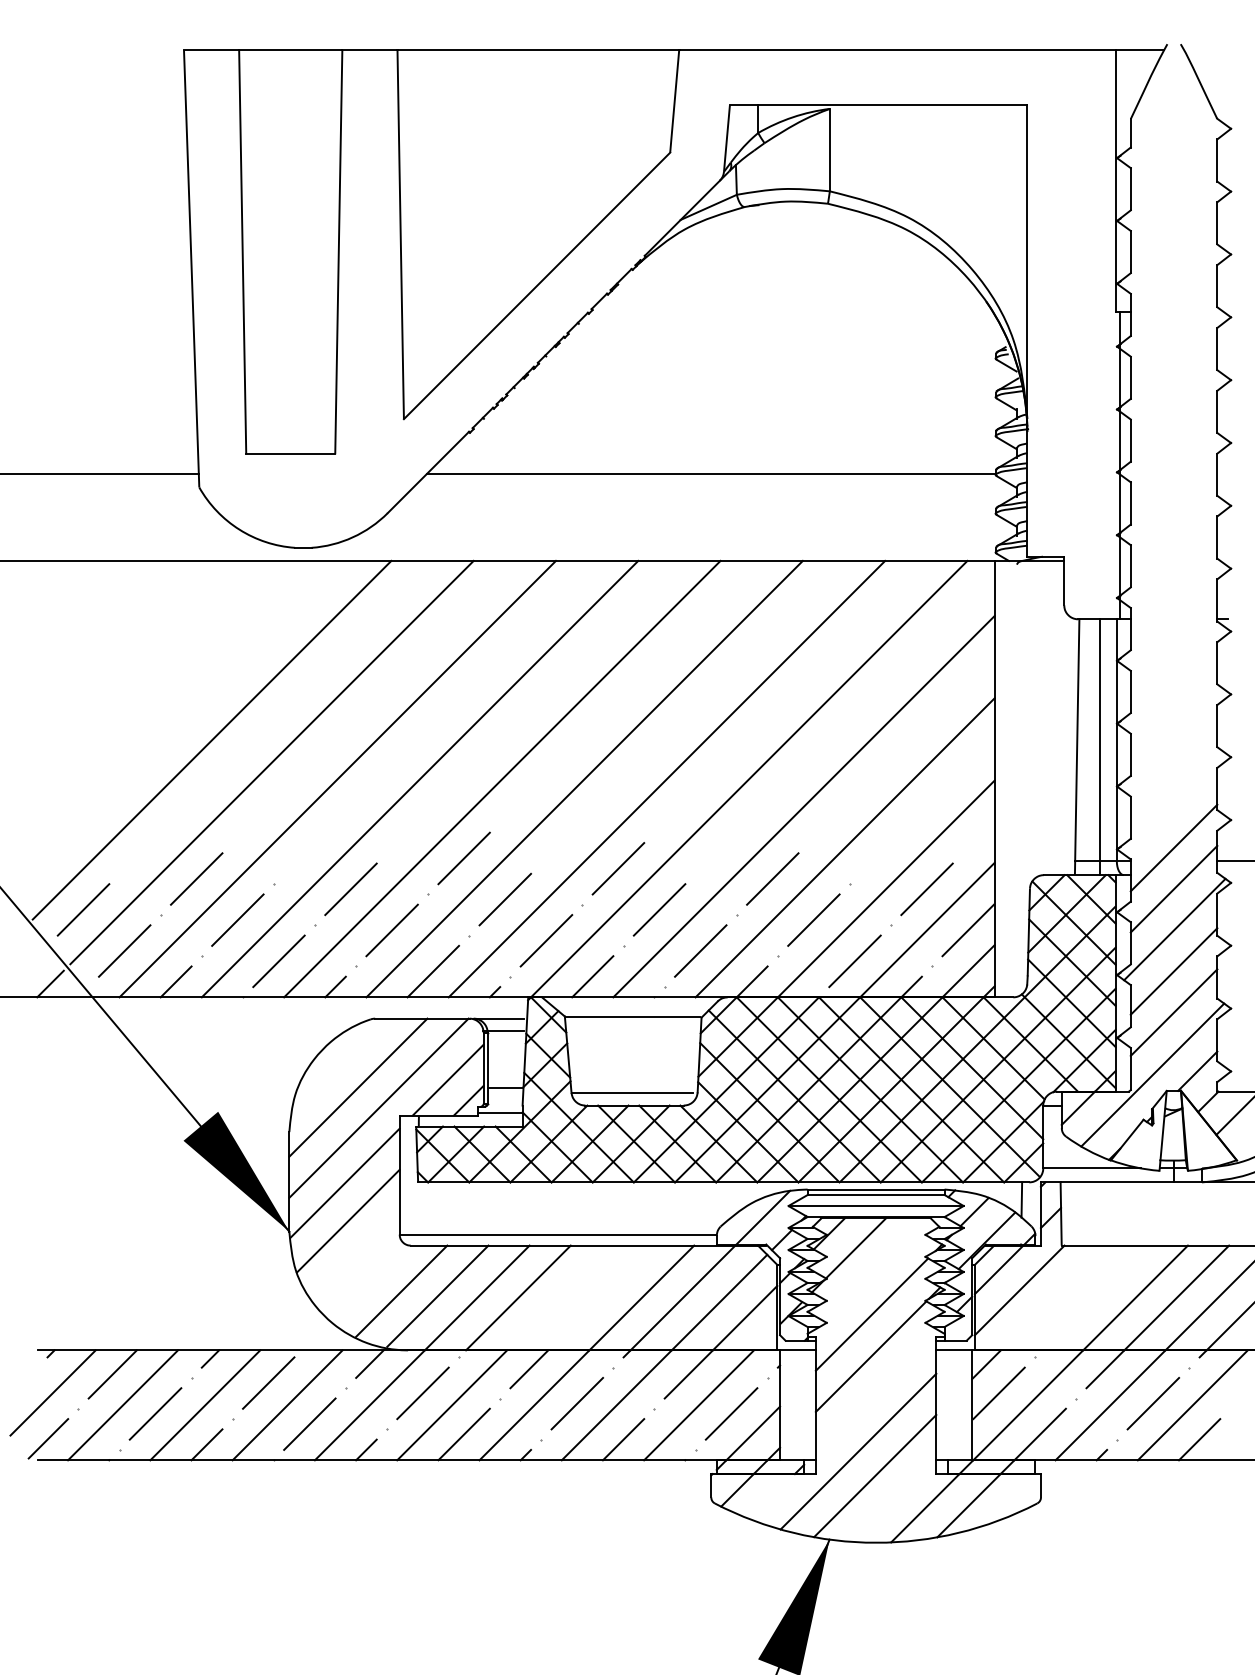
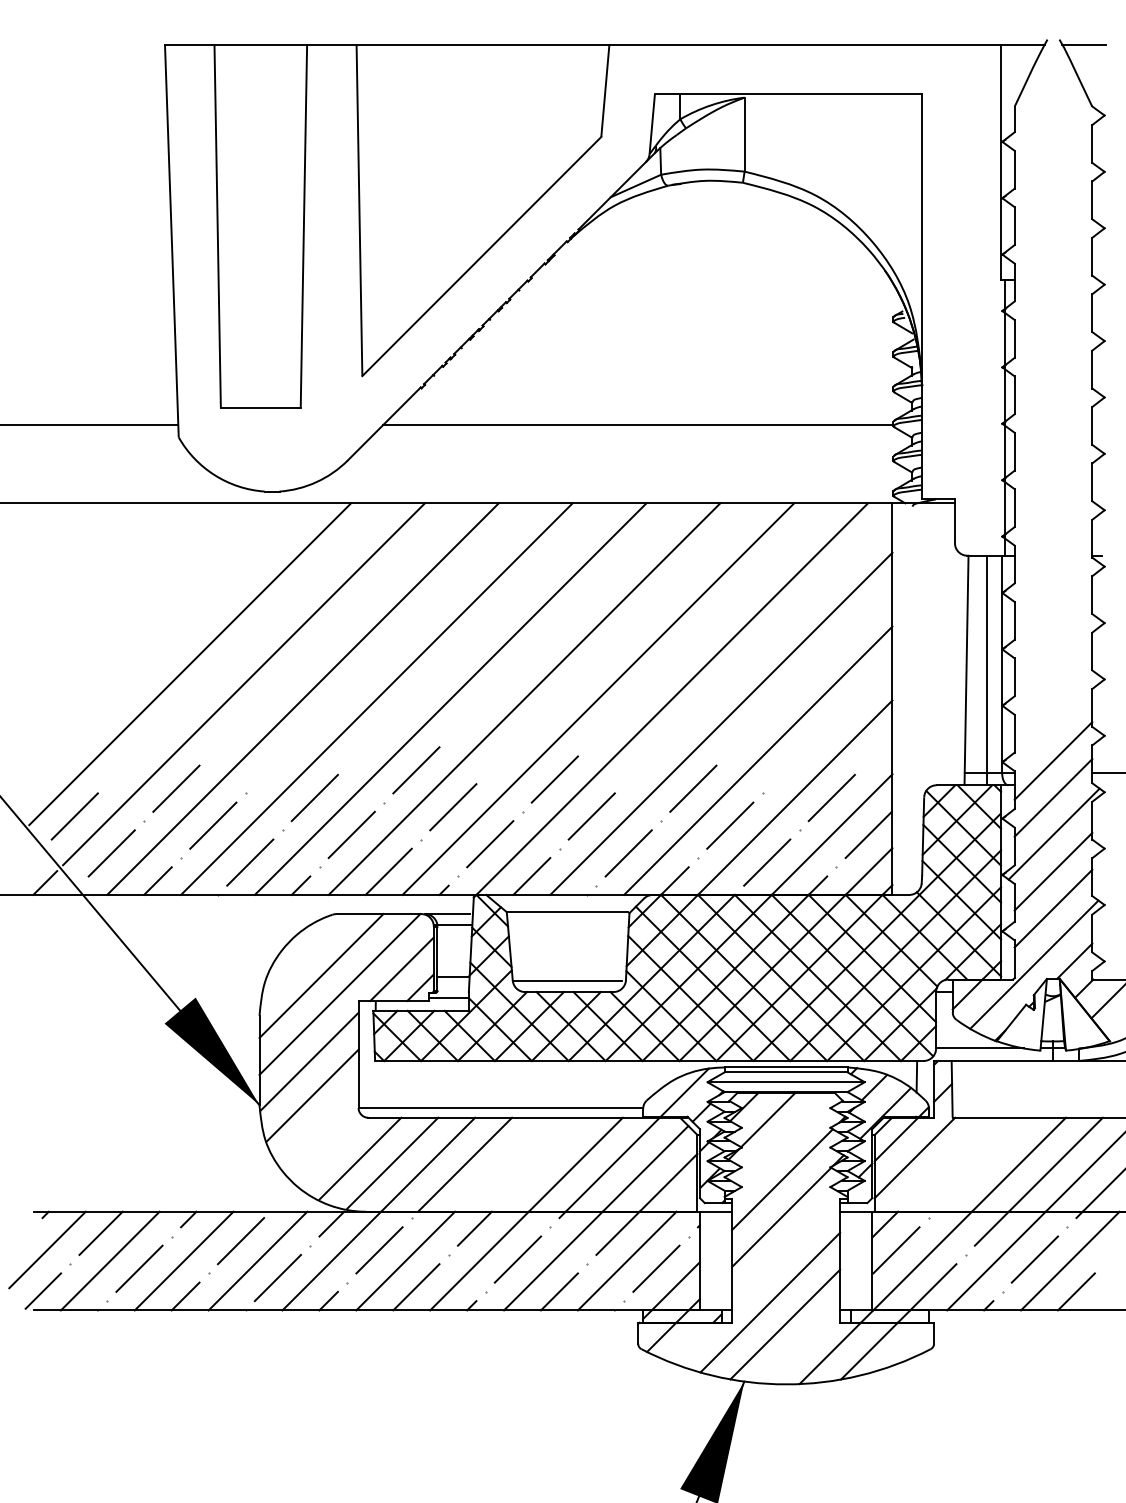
line: (1208, 50) -> (1084, 45), added

